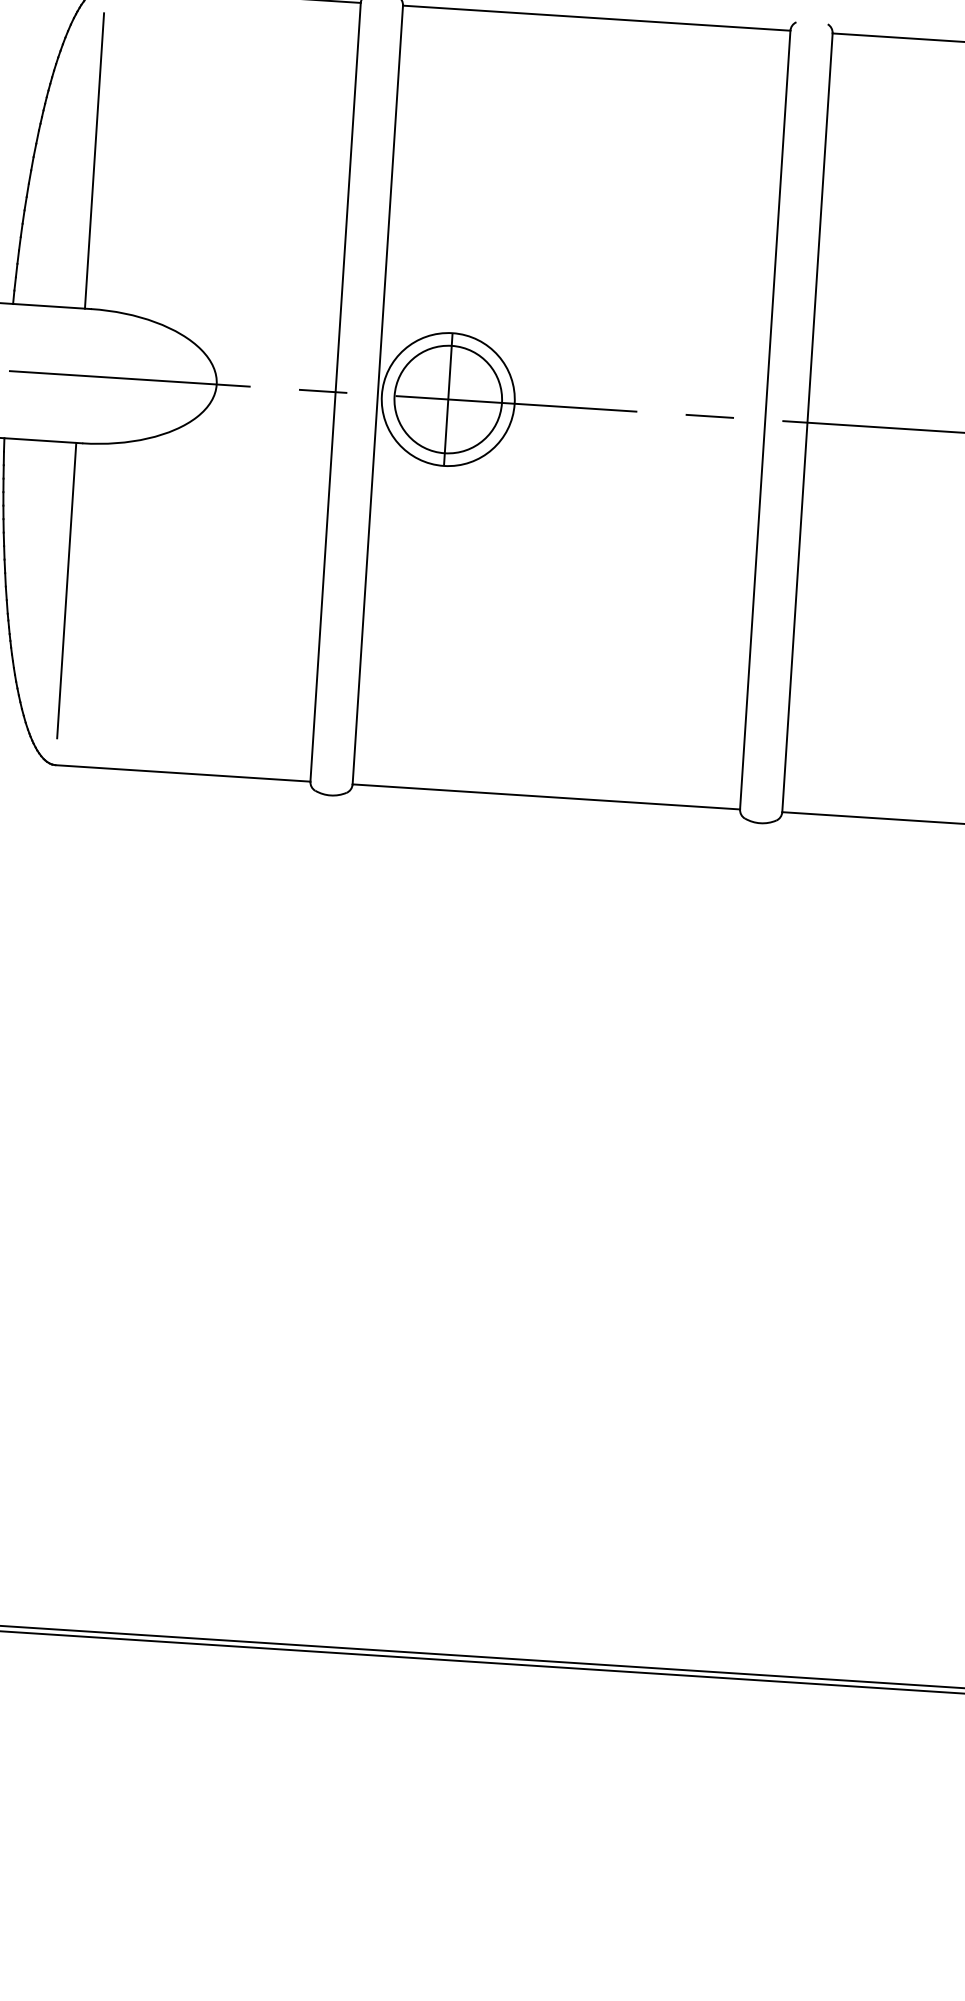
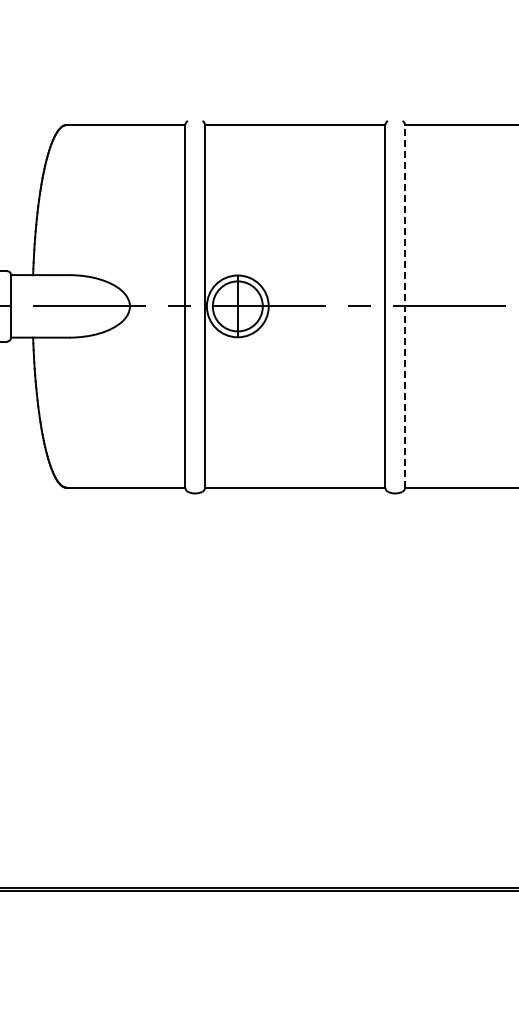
line: (94, 161) -> (66, 206), removed
line: (808, 420) -> (405, 305), solid -> dashed
line: (66, 590) -> (66, 406), removed

